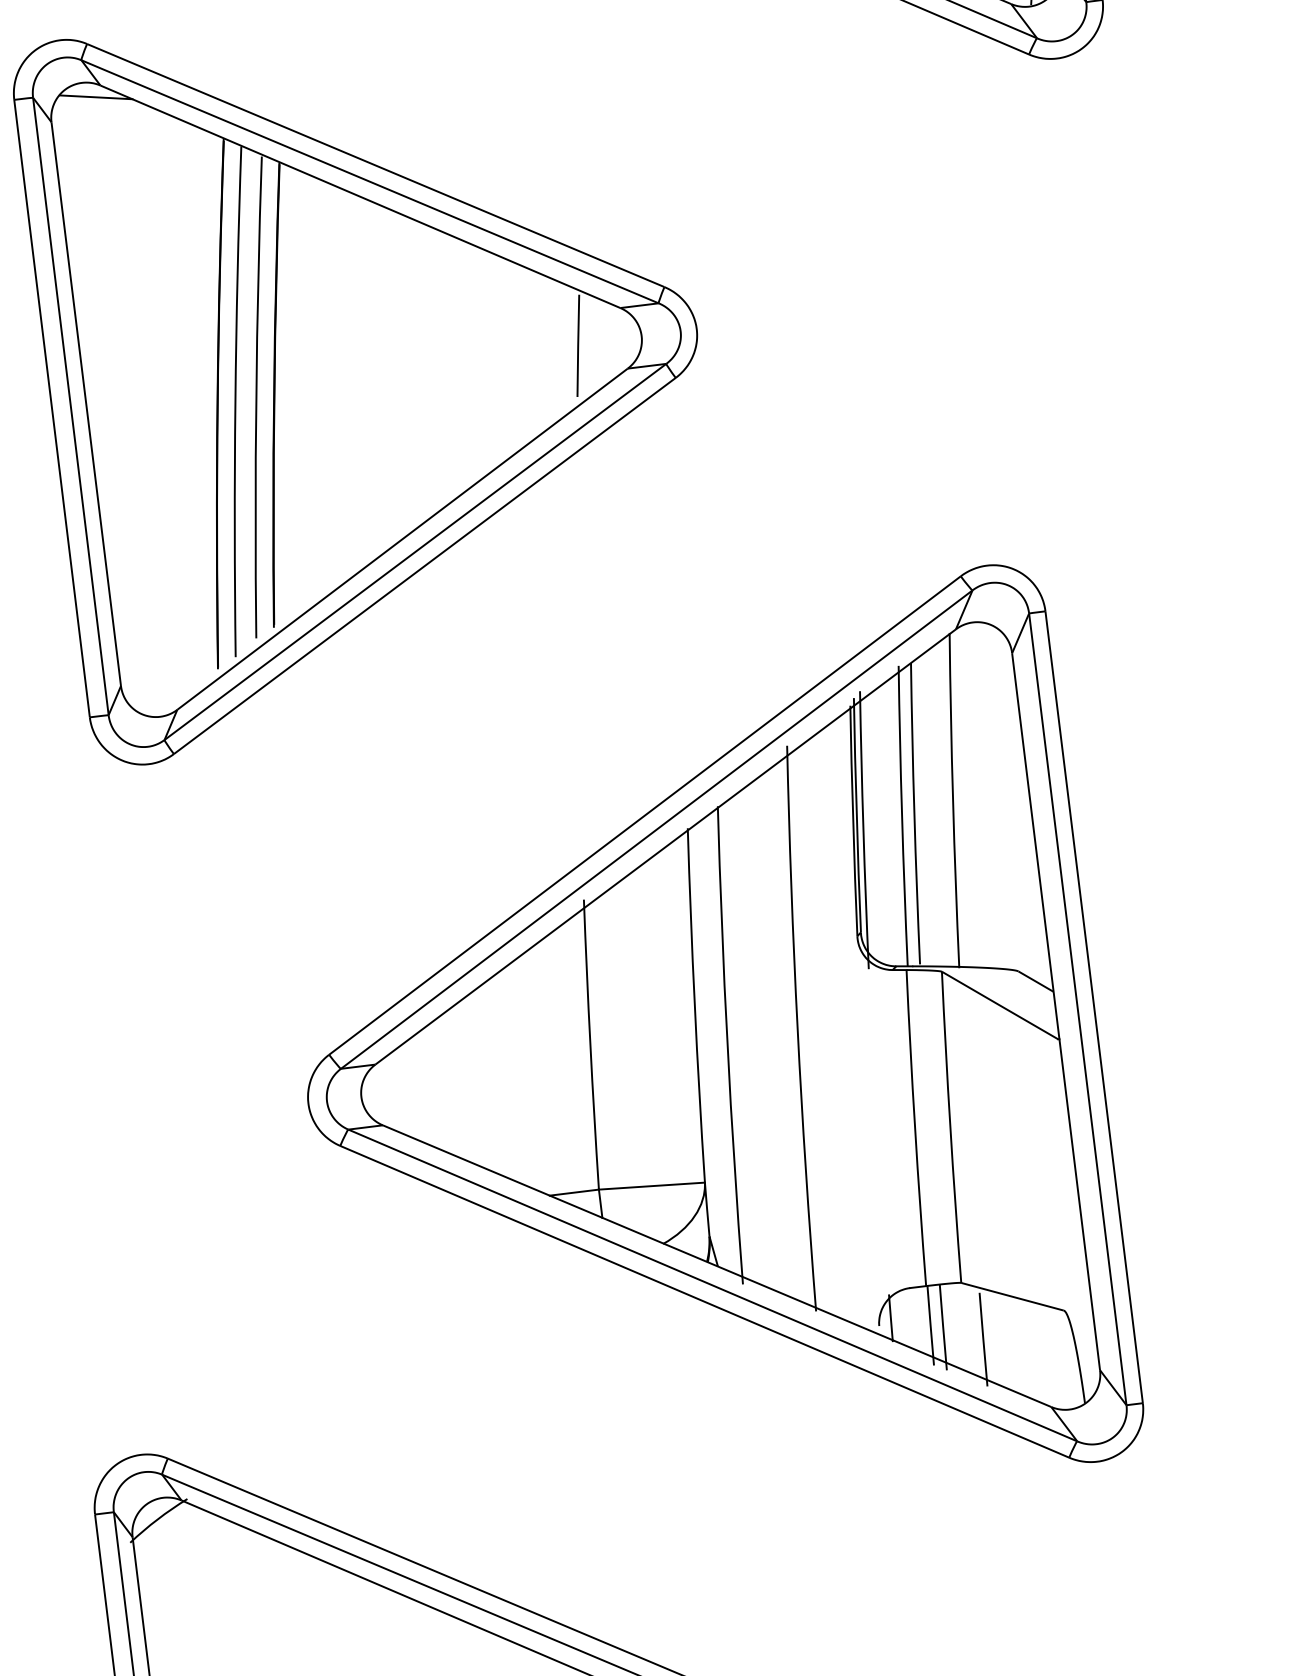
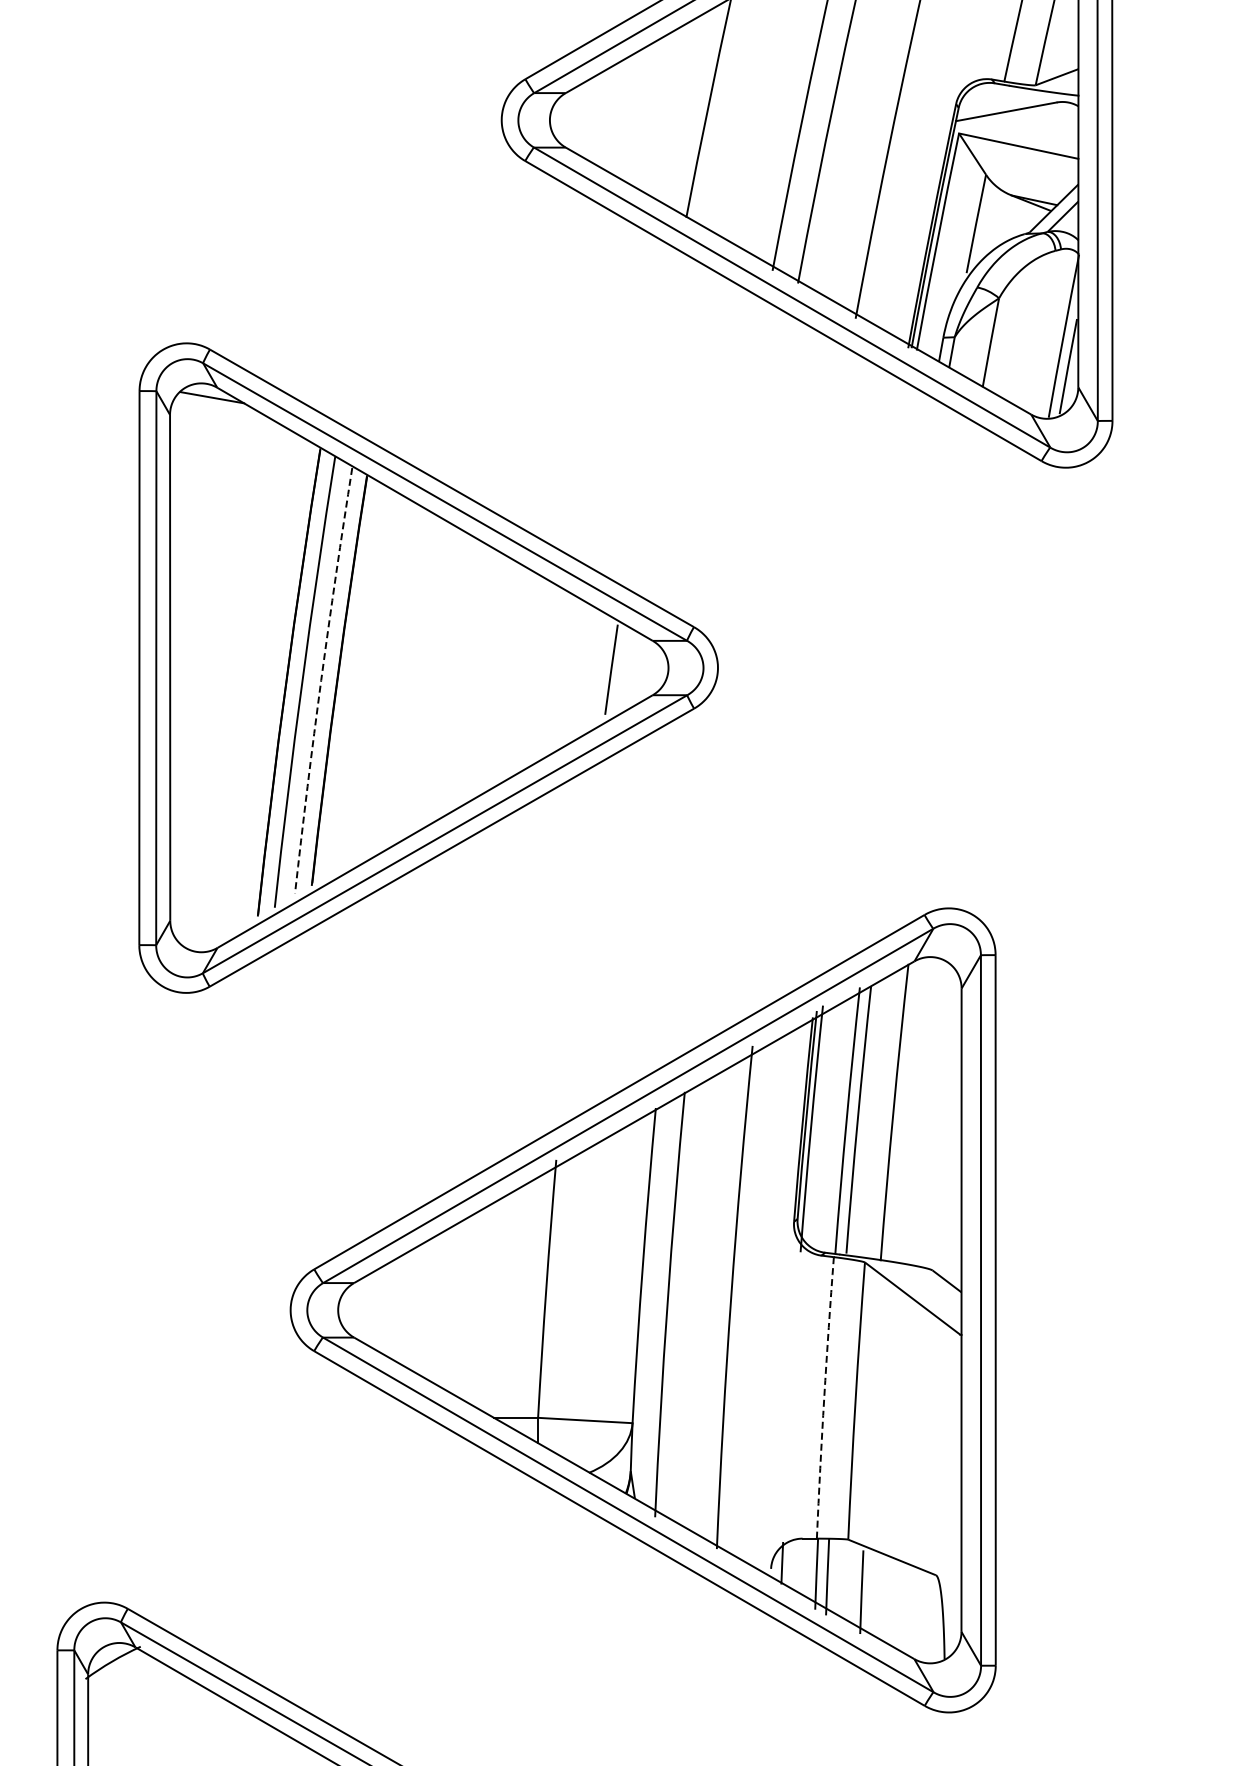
arc: (256, 397) -> (321, 680), solid -> dashed
arc: (915, 1127) -> (824, 1397), solid -> dashed

